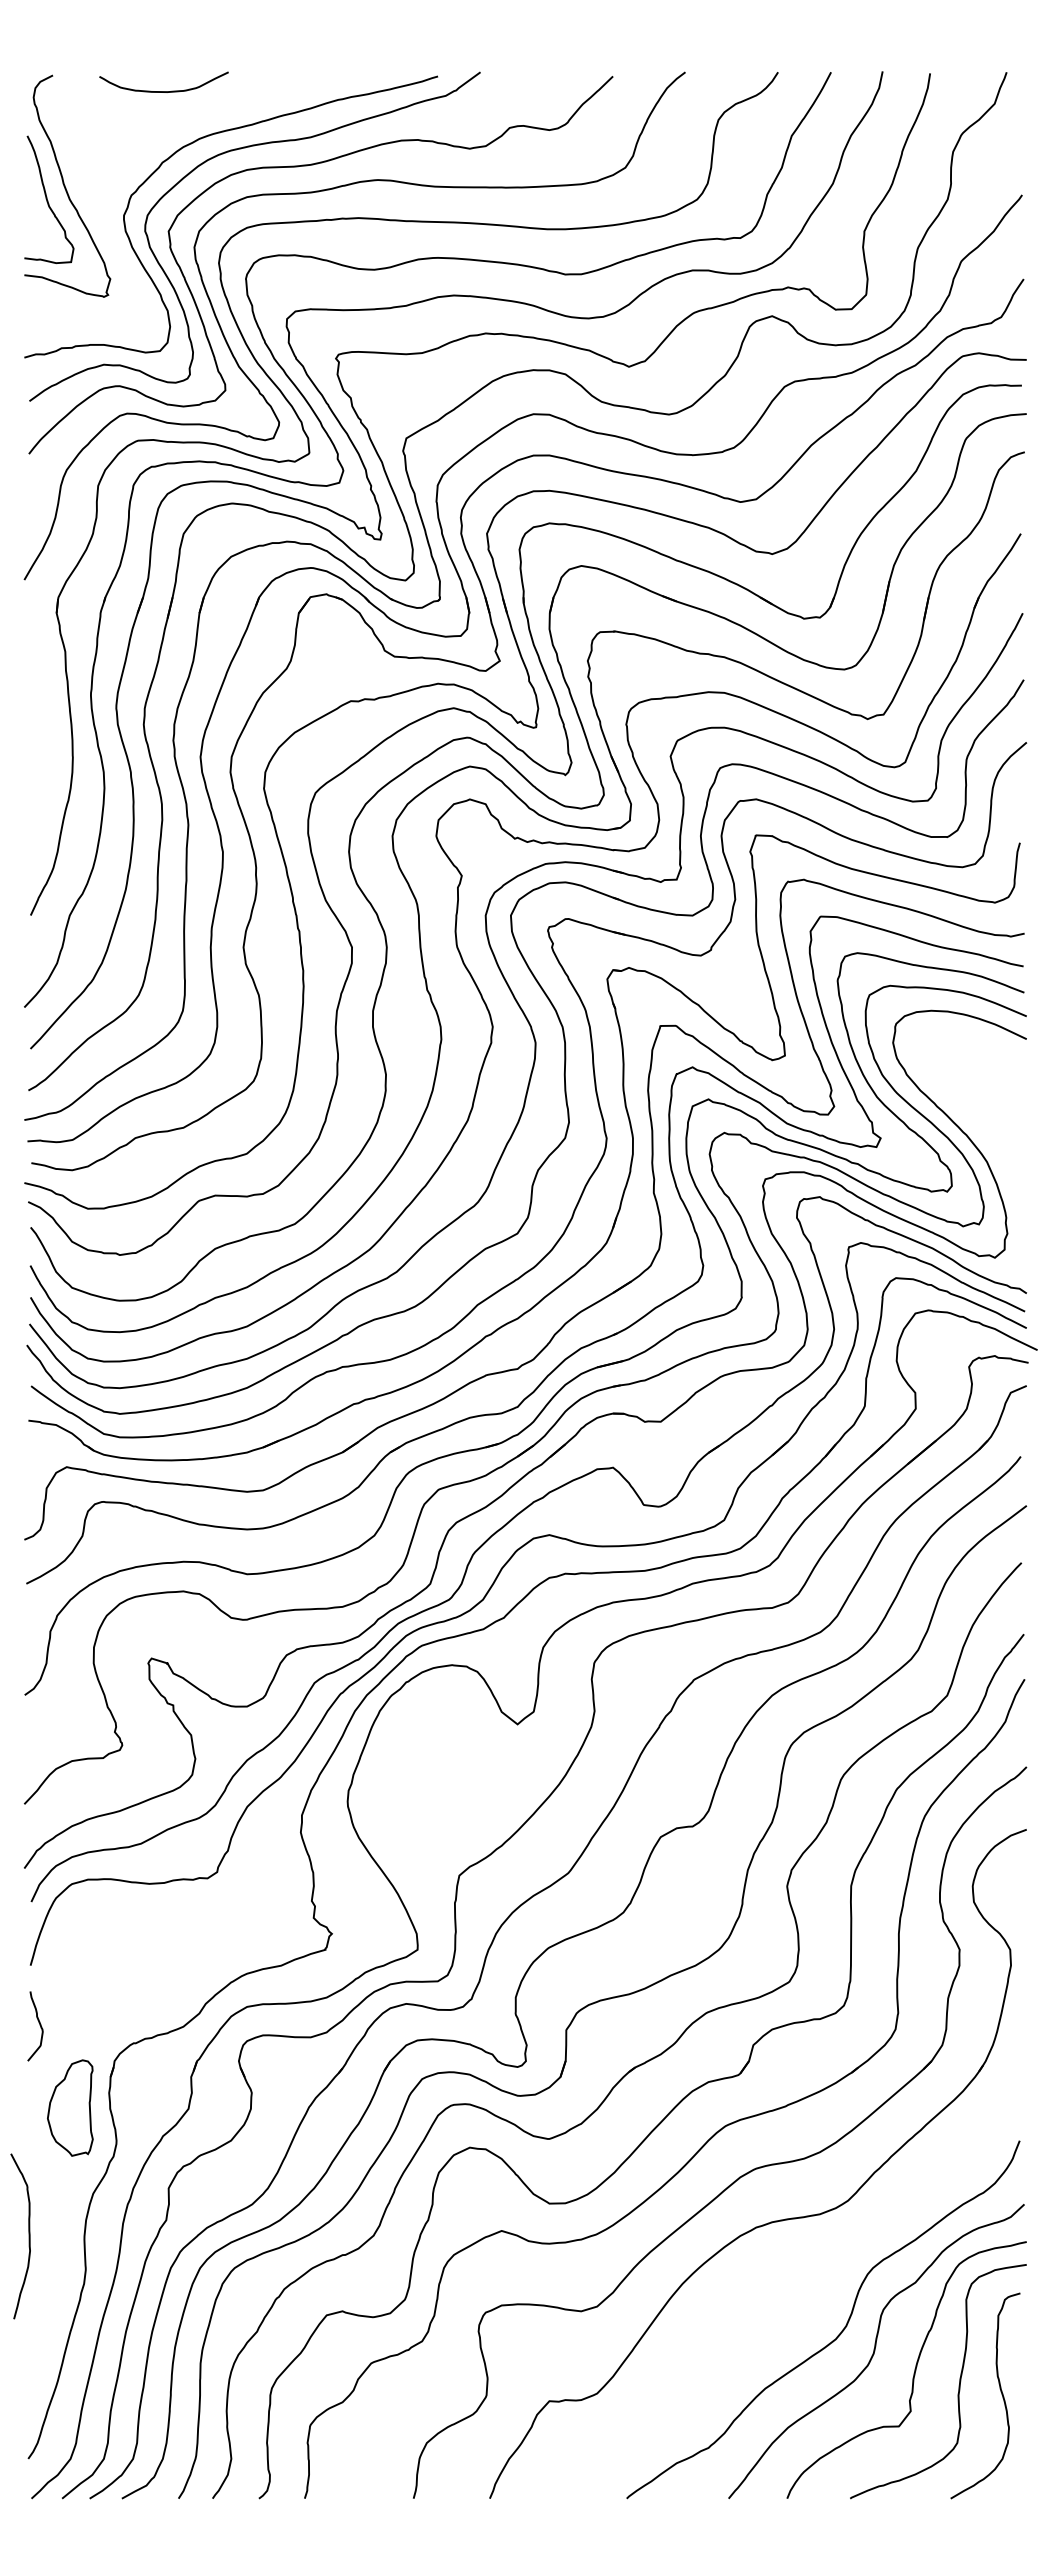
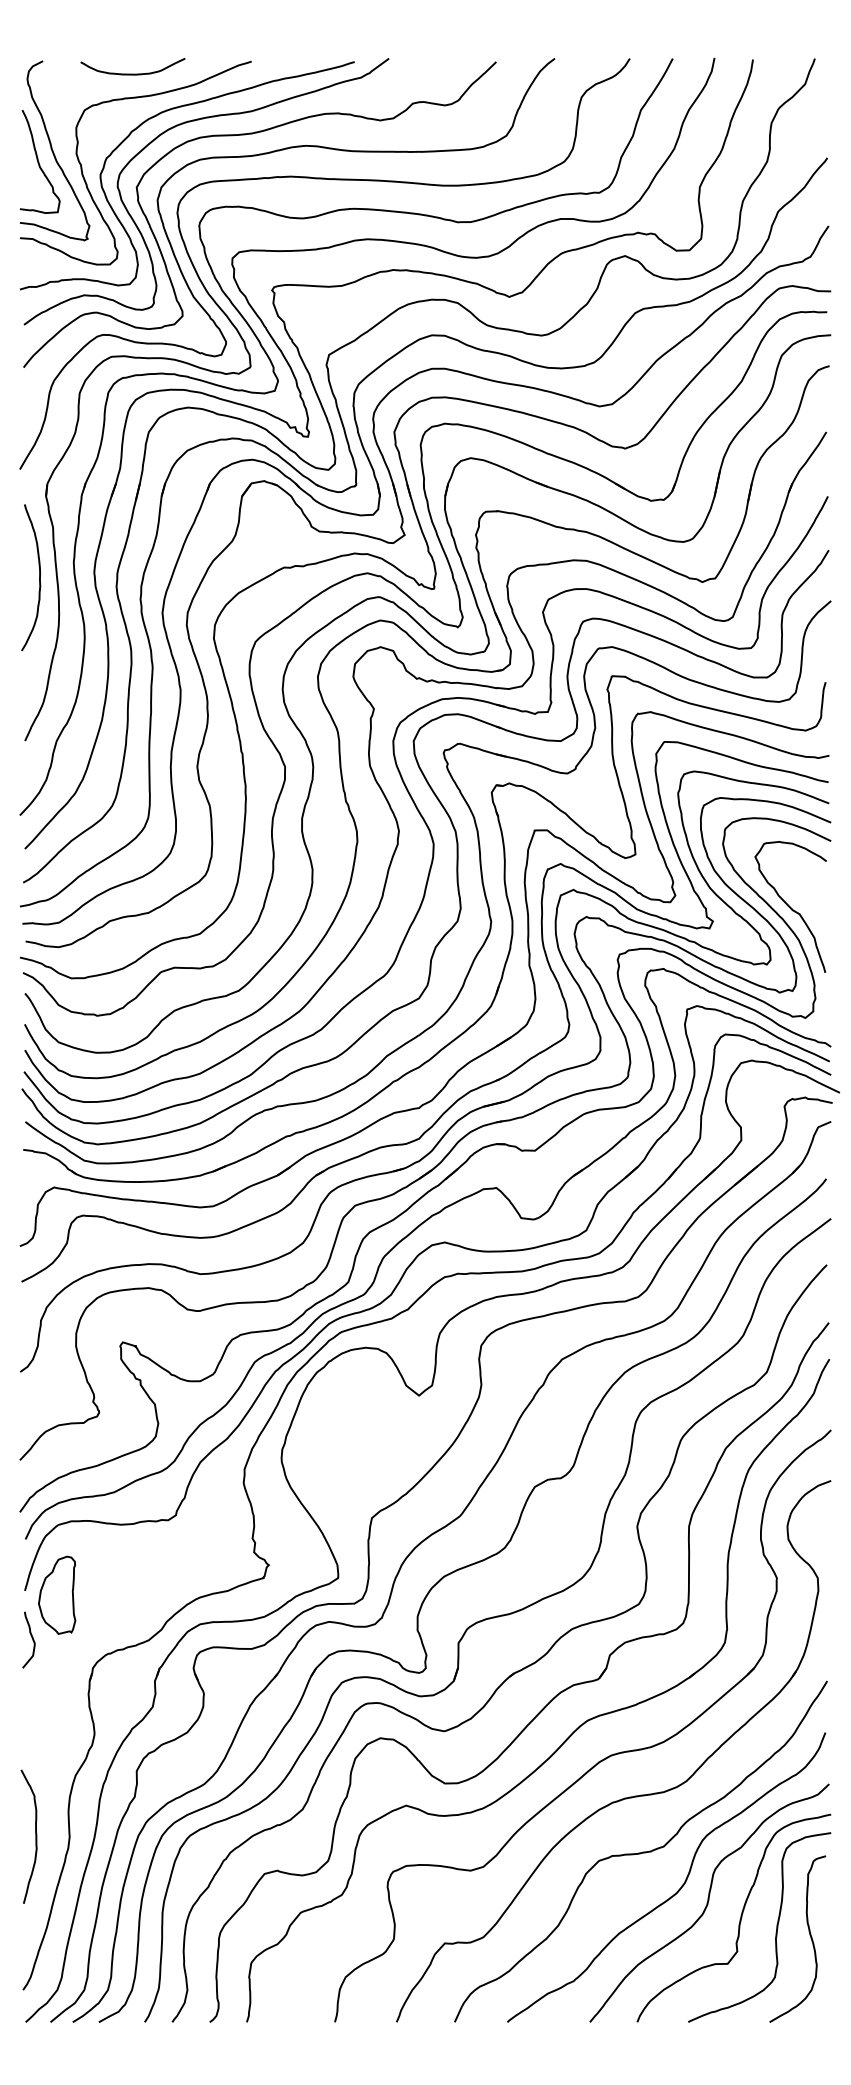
curve: (106, 224) -> (86, 181), added
curve: (48, 713) -> (39, 577), added
curve: (976, 1120) -> (790, 906), added
part: (70, 2107) -> (57, 1594), moved
curve: (28, 2236) -> (35, 1836), moved
curve: (791, 2288) -> (640, 1852), added

